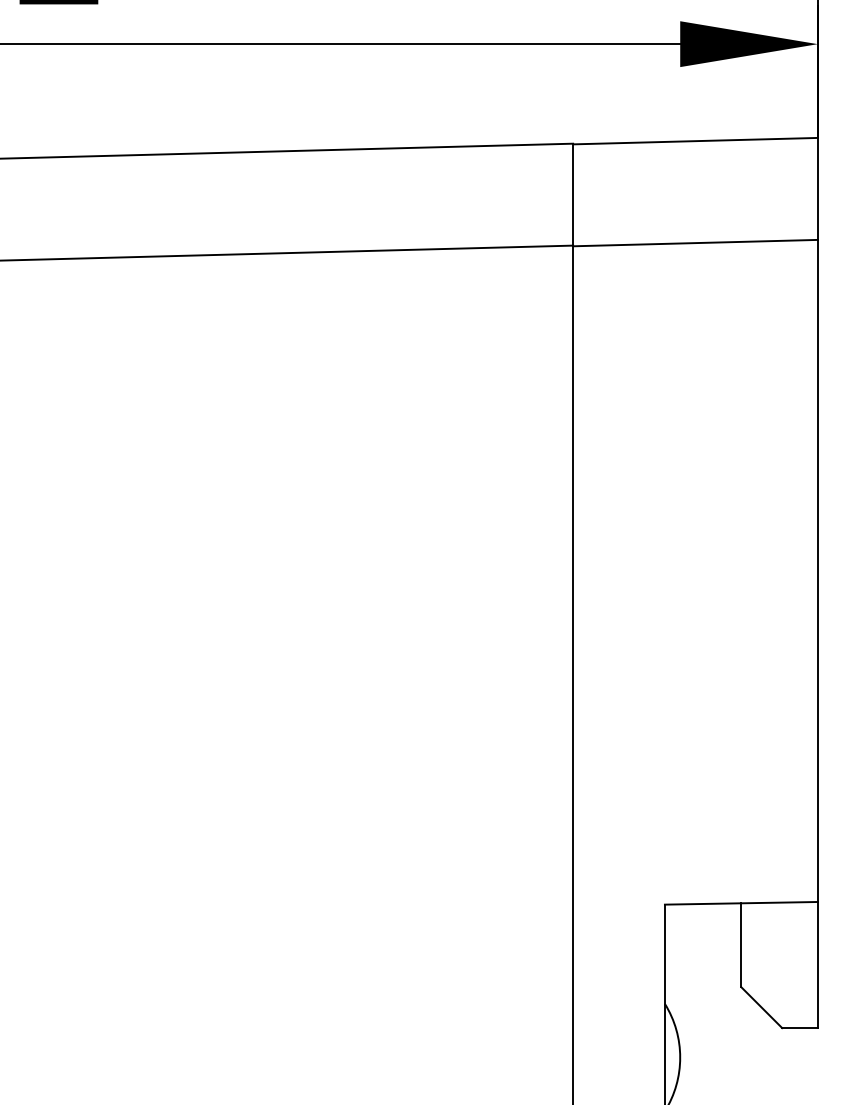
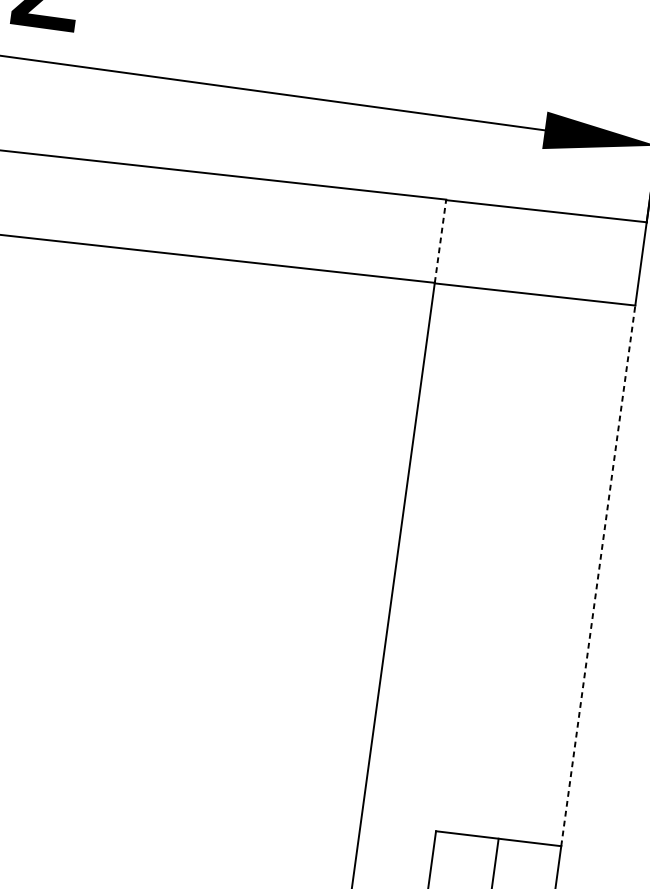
line: (573, 194) -> (440, 241), solid -> dashed
line: (817, 570) -> (598, 575), solid -> dashed

